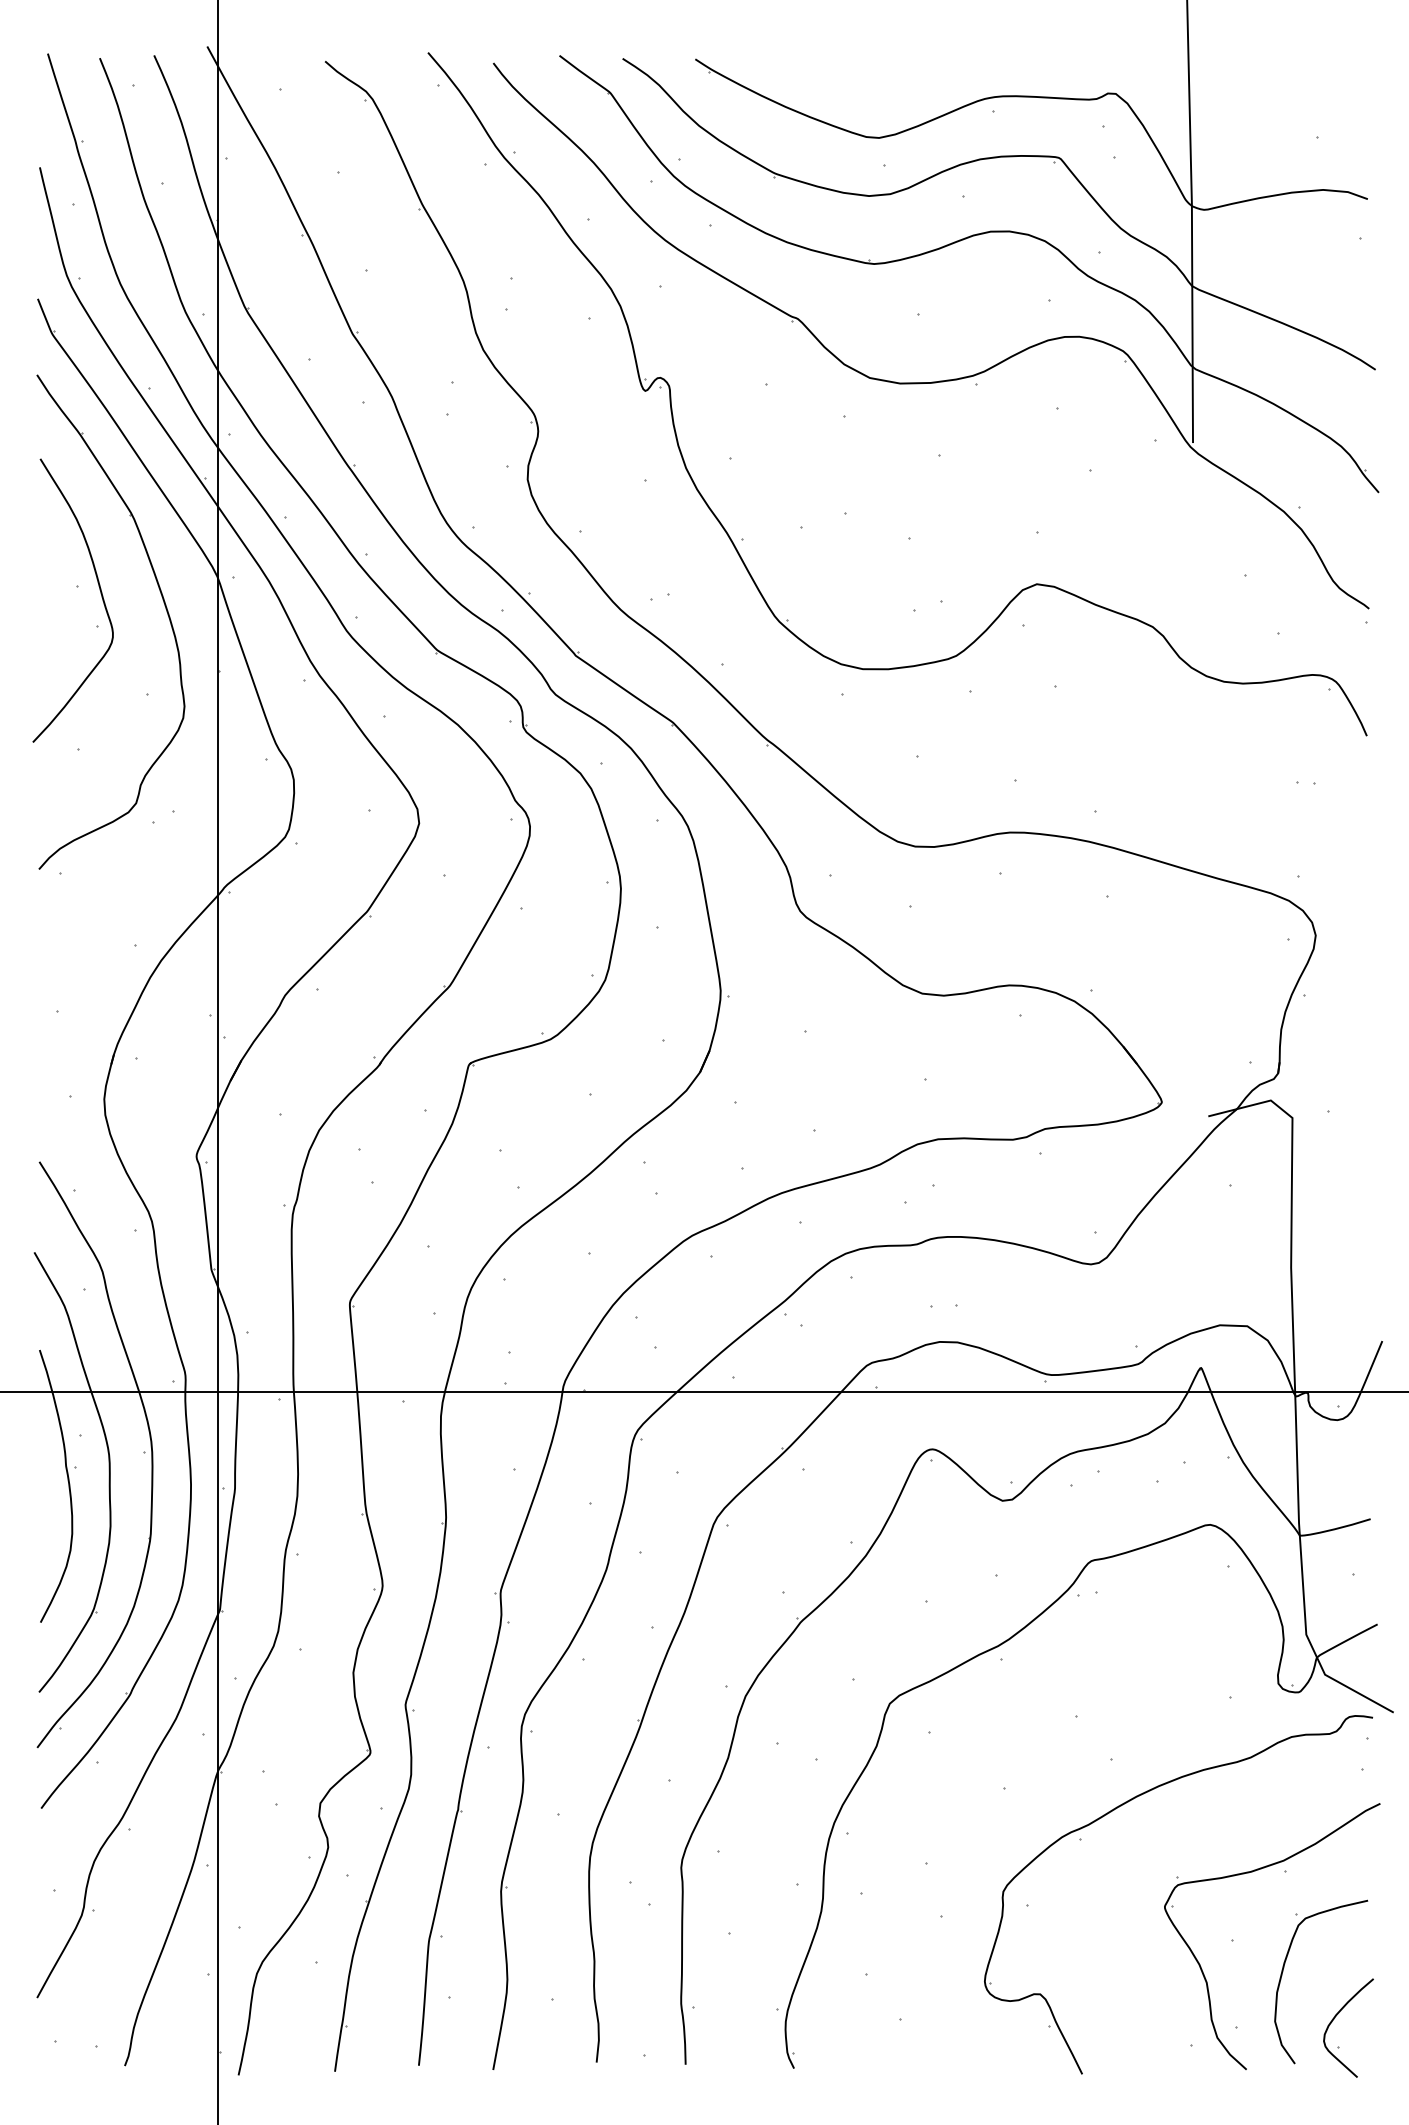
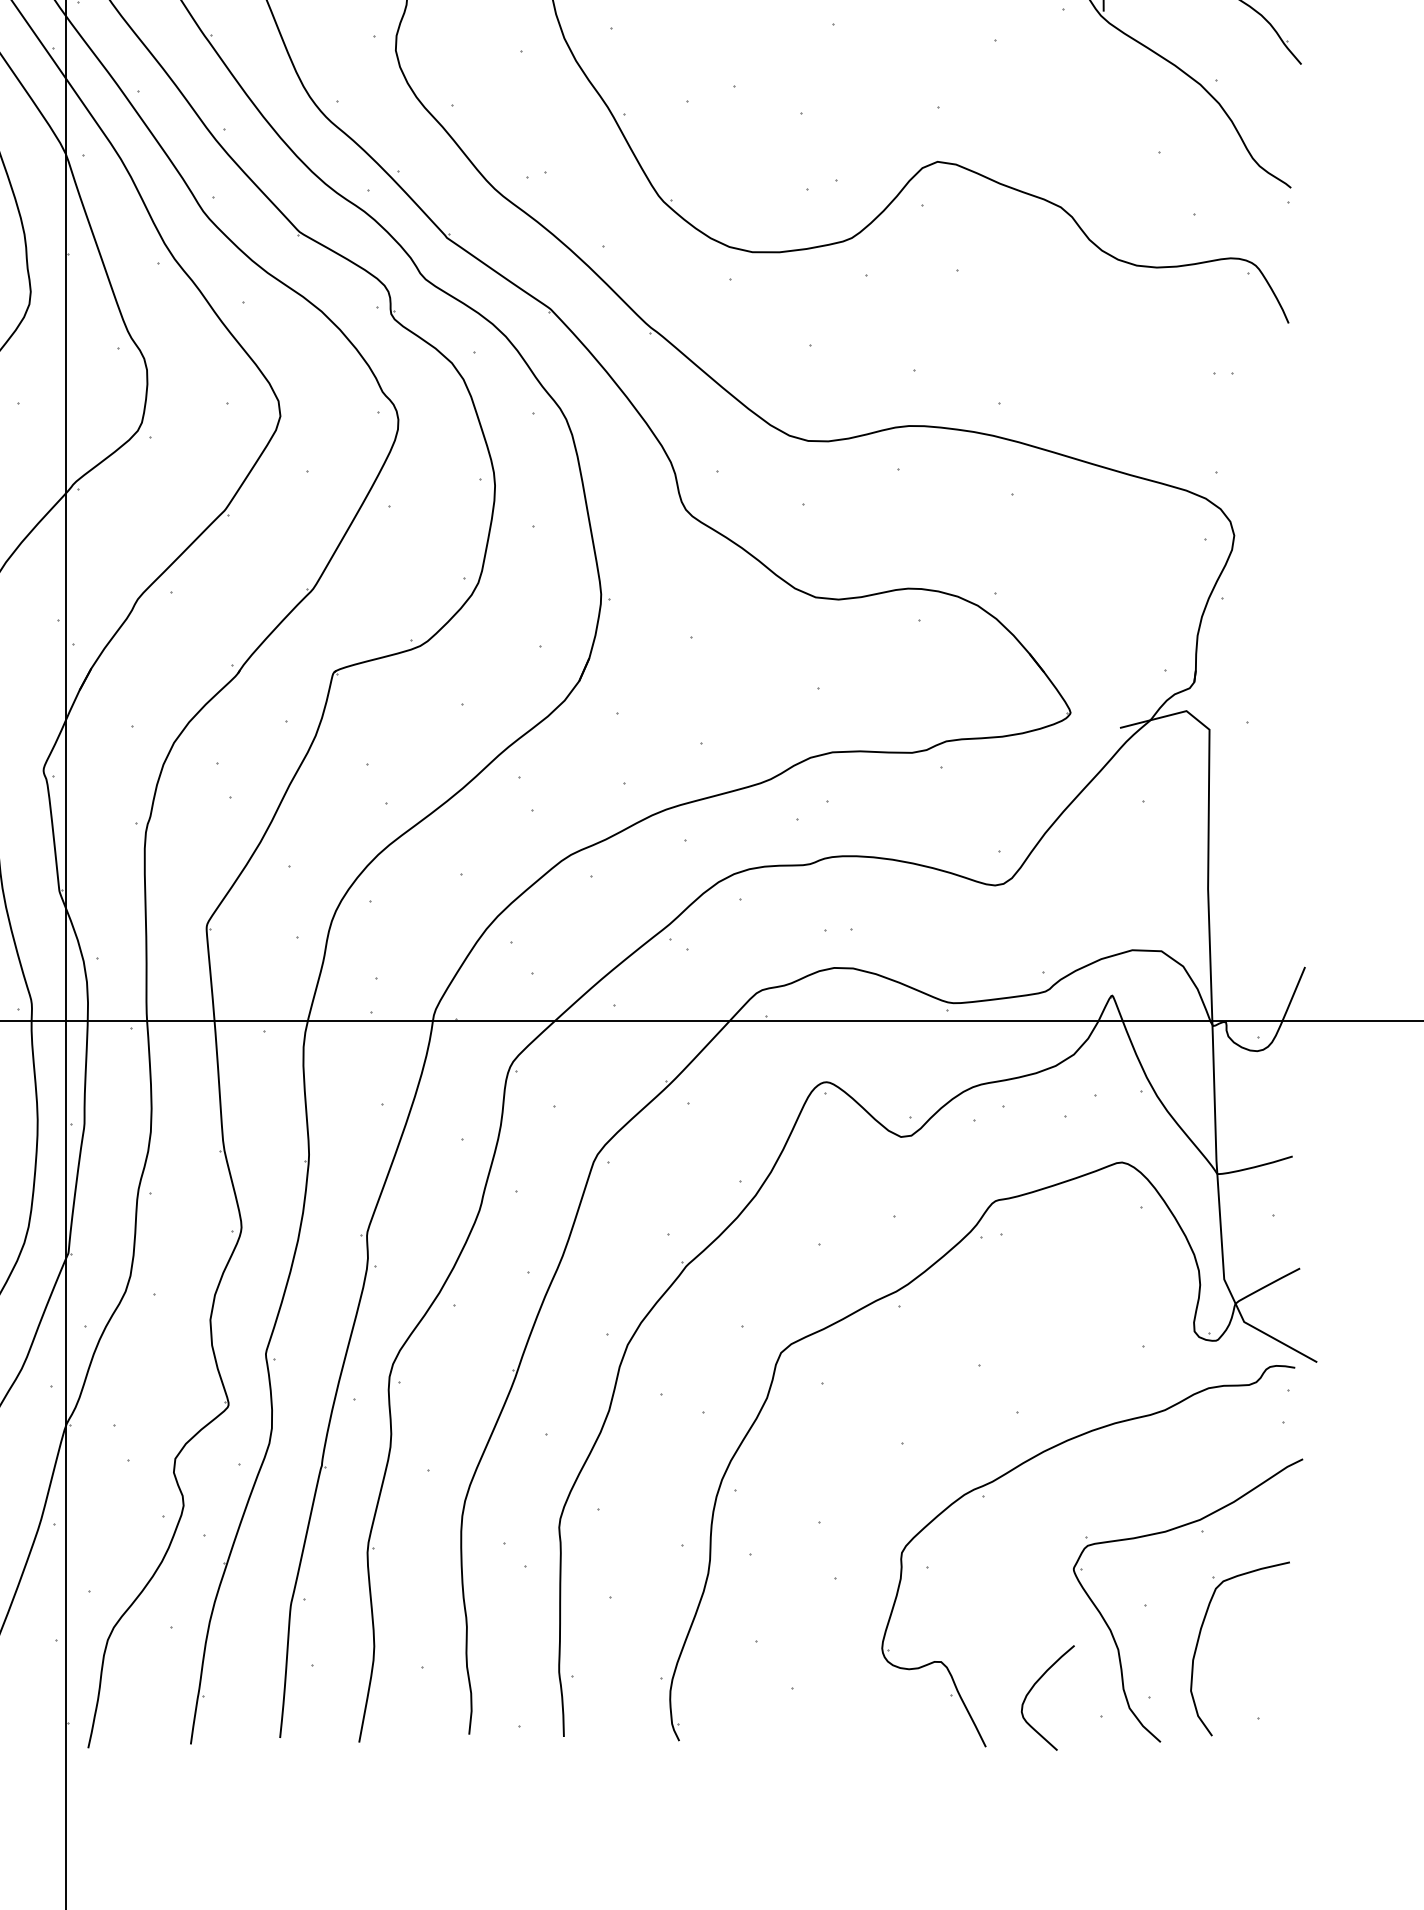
curve: (1334, 2019) -> (1032, 1688), moved

